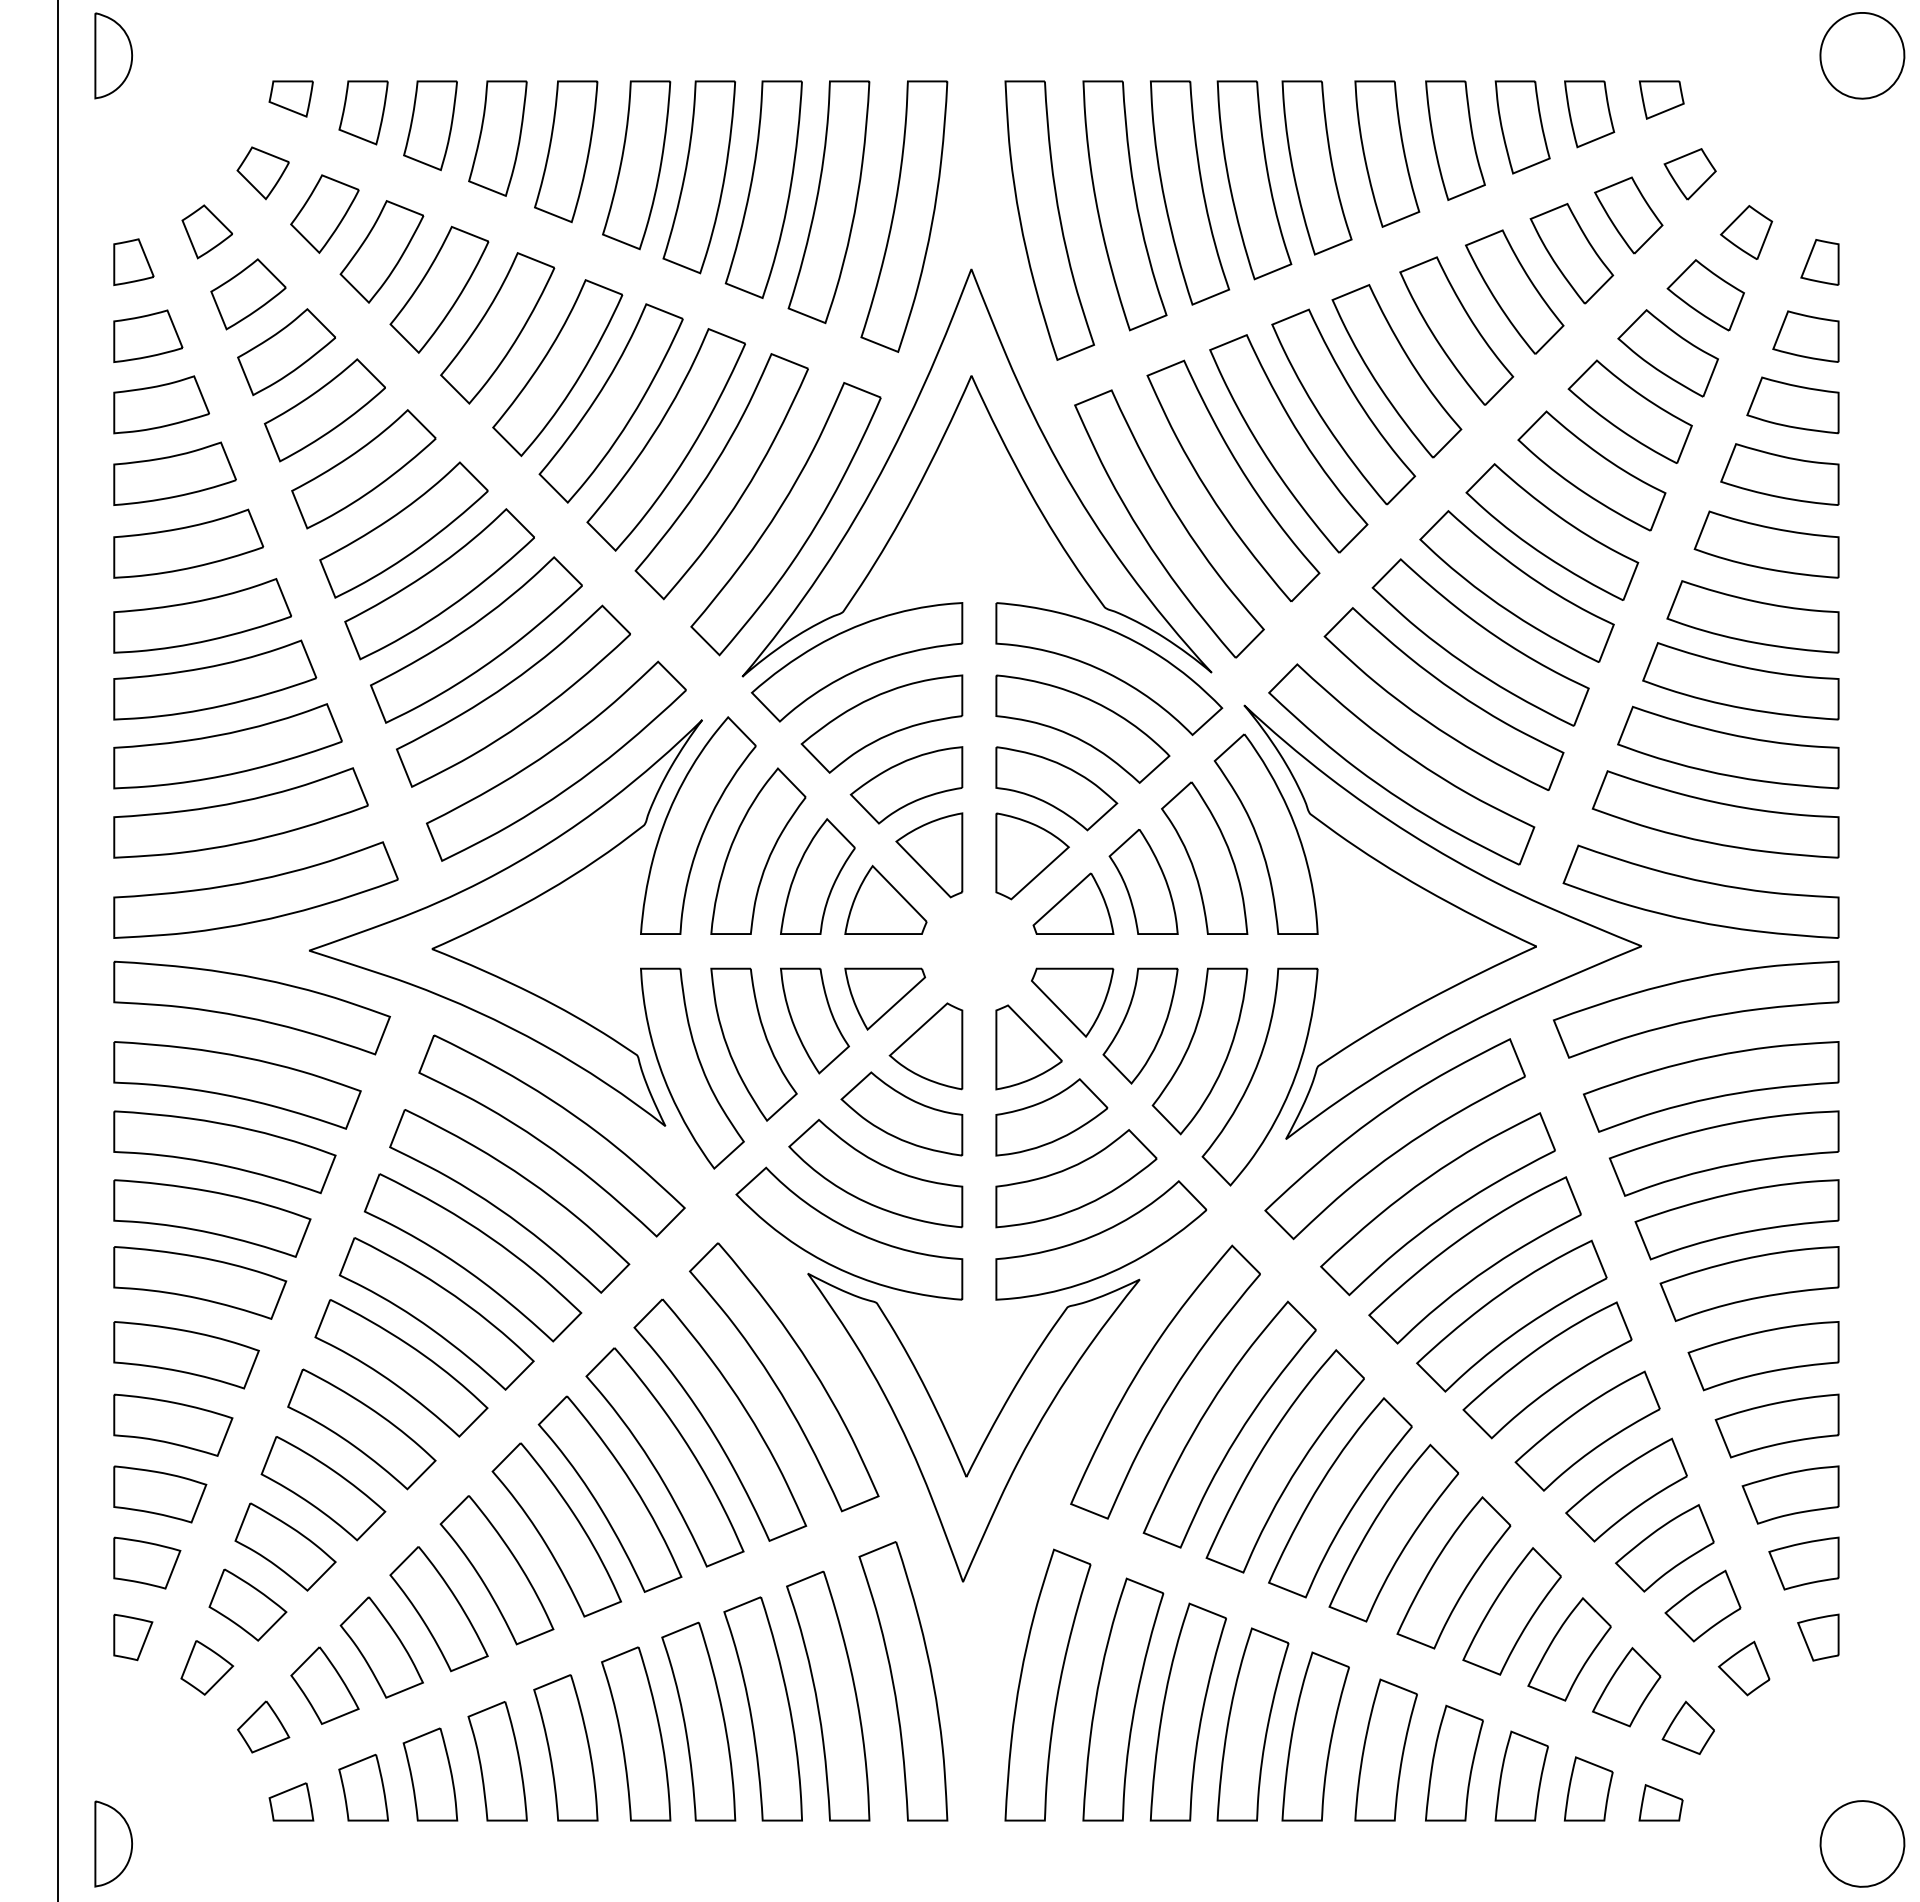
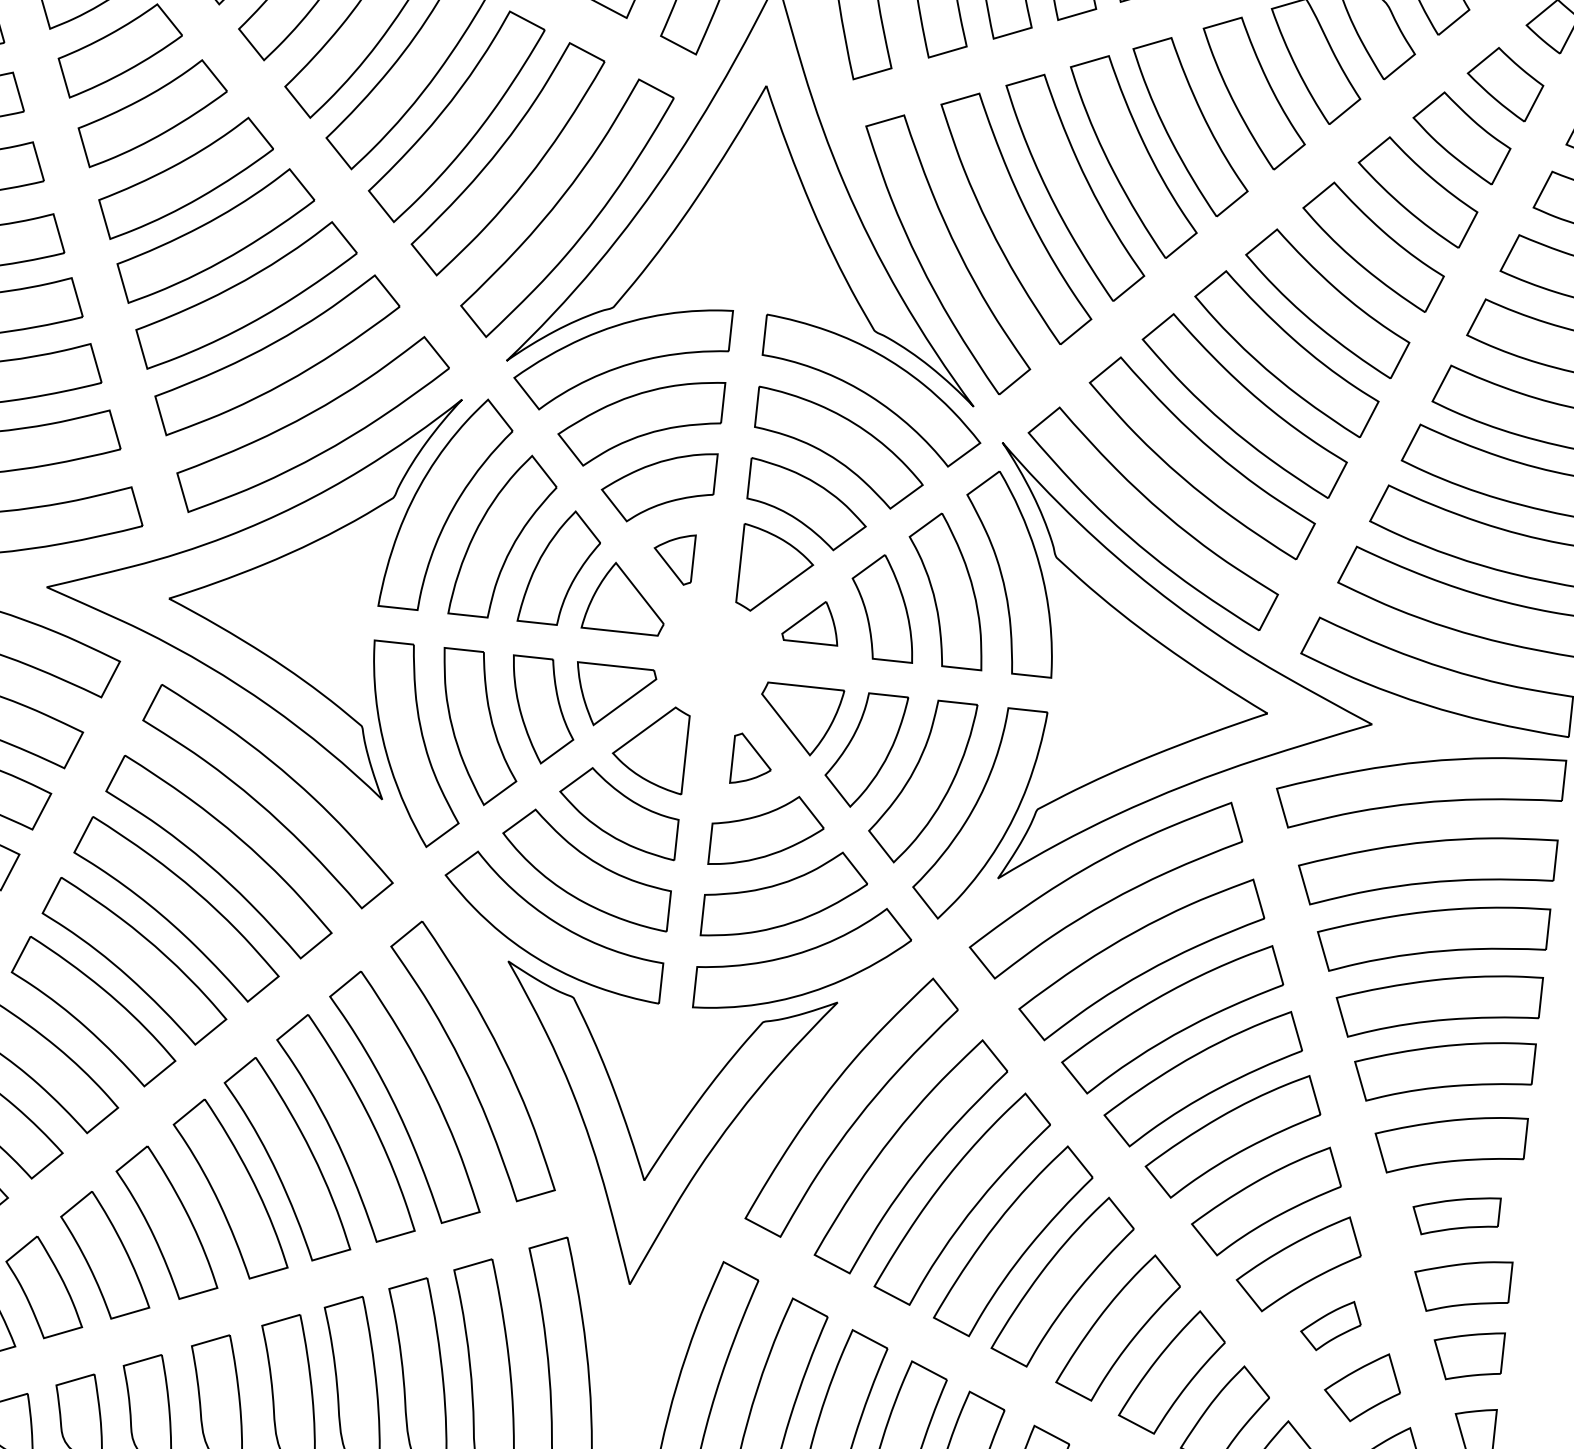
part: (929, 855) -> (673, 558), size x0.6
part: (1073, 903) -> (811, 621), size x0.7
part: (1028, 1047) -> (751, 759), size x0.6
part: (1776, 1425) -> (1455, 1215), size x0.7
part: (1664, 1548) -> (1330, 1325), size x0.6

